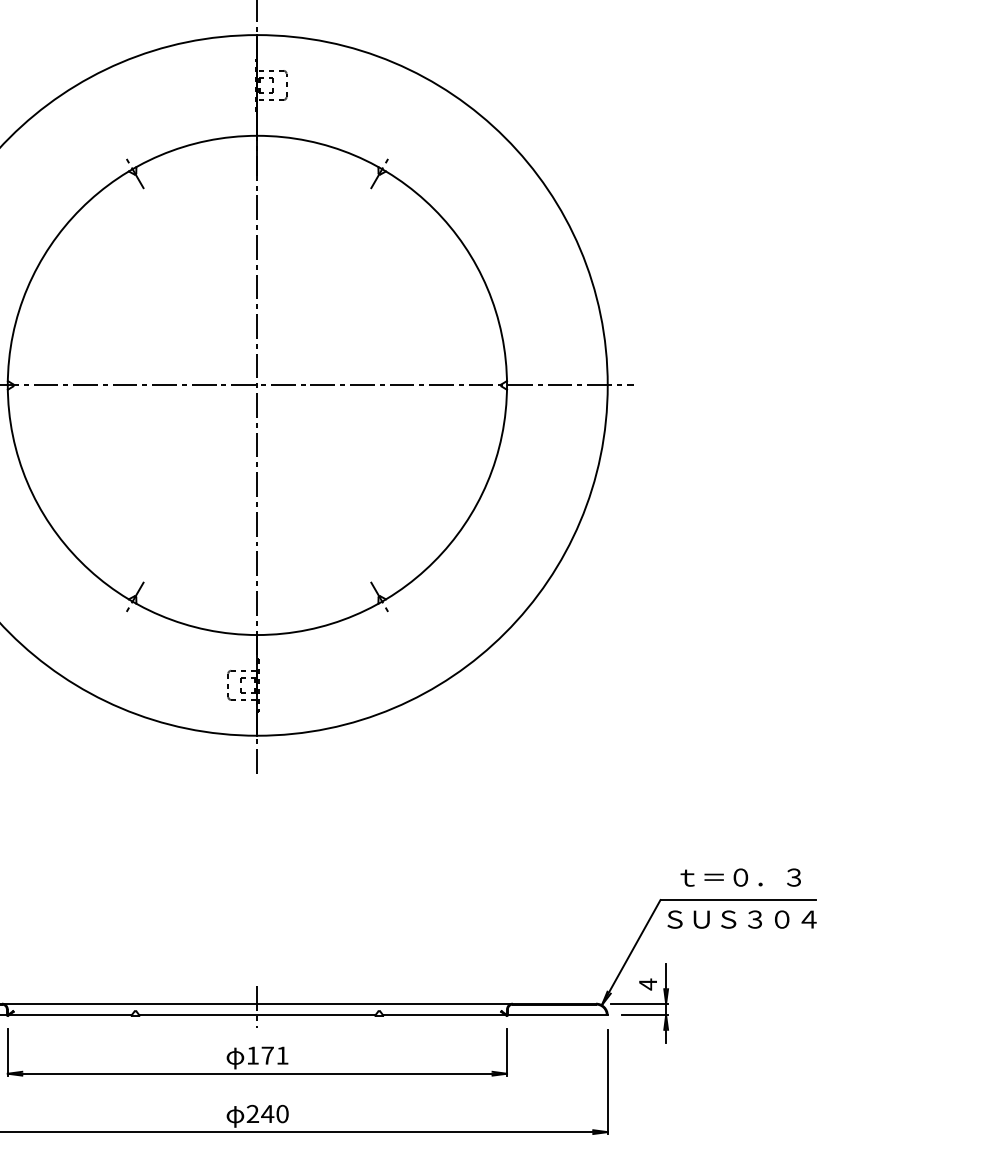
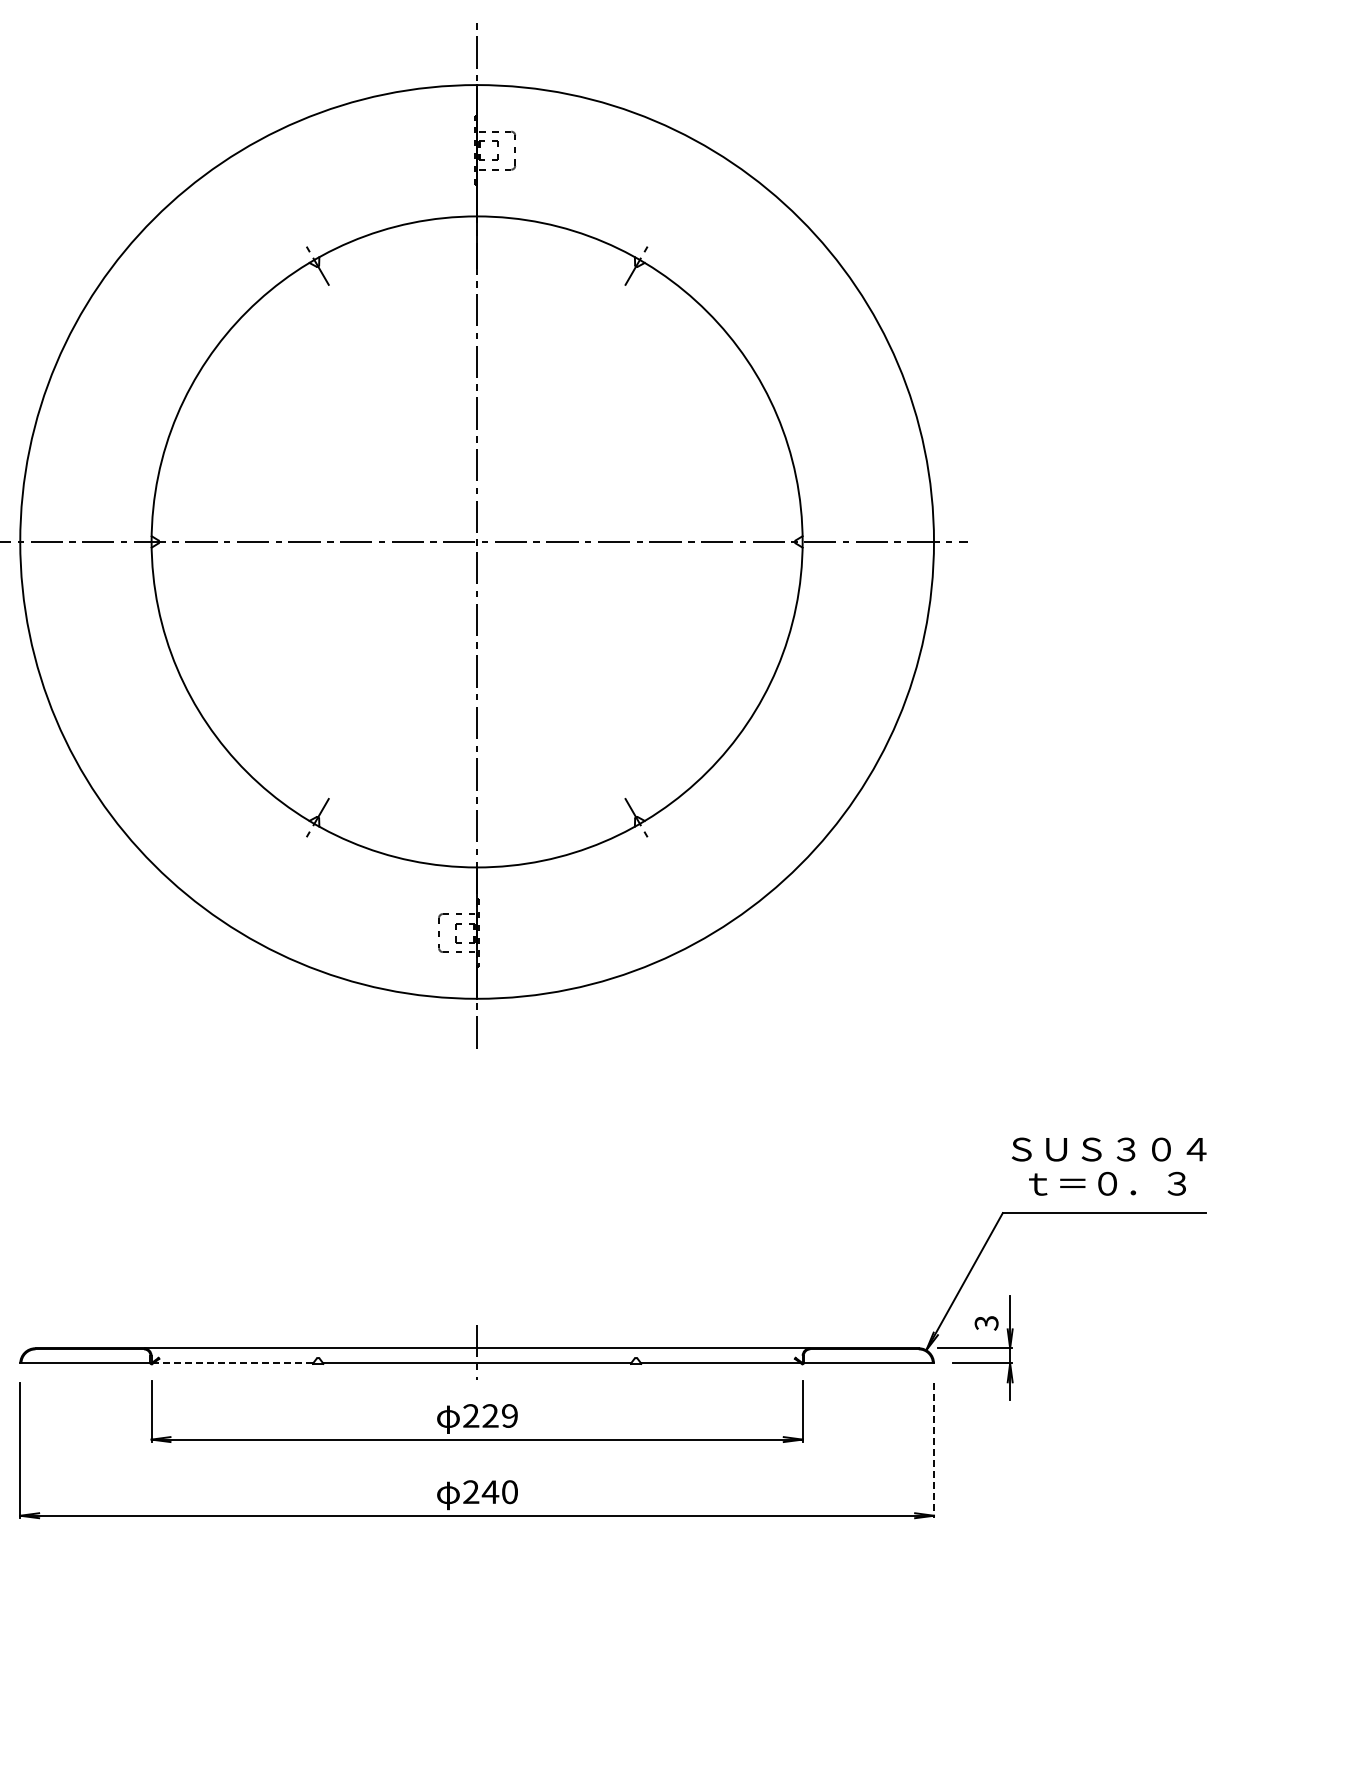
text: (742, 919) -> (1109, 1149), moved
text: (648, 984) -> (986, 1323), 4 -> 3
line: (69, 1015) -> (232, 1363), solid -> dashed
text: (267, 1055) -> (490, 1415), 171 -> 229
line: (608, 1082) -> (934, 1450), solid -> dashed

